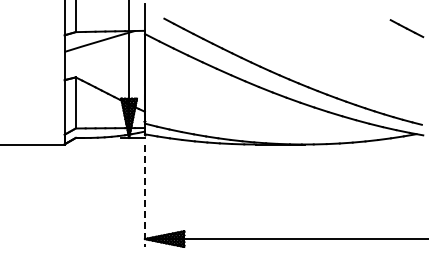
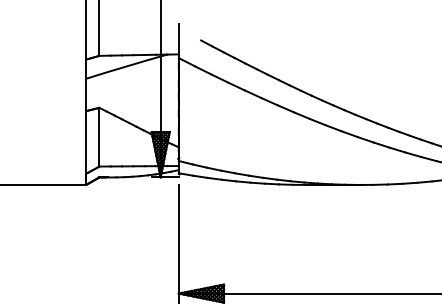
line: (144, 196) -> (178, 244), dashed -> solid

